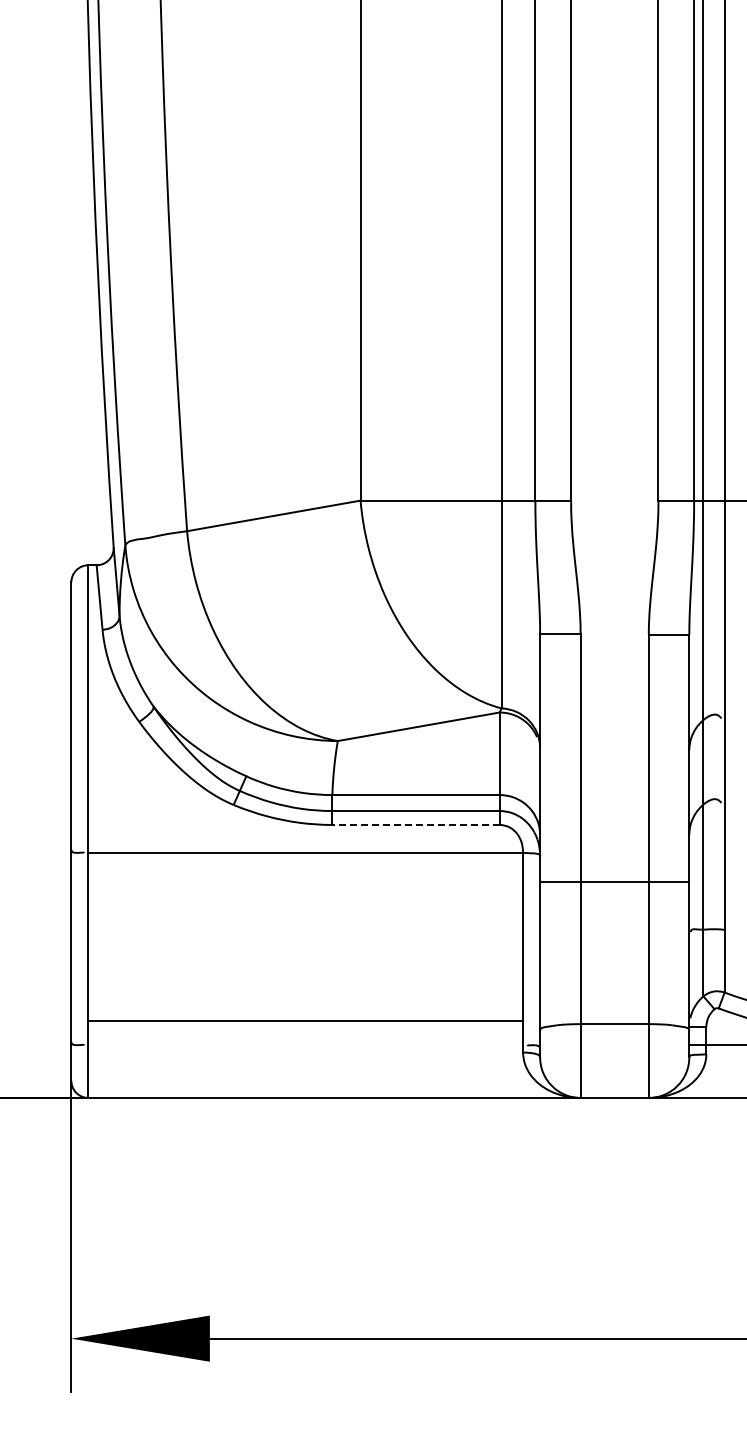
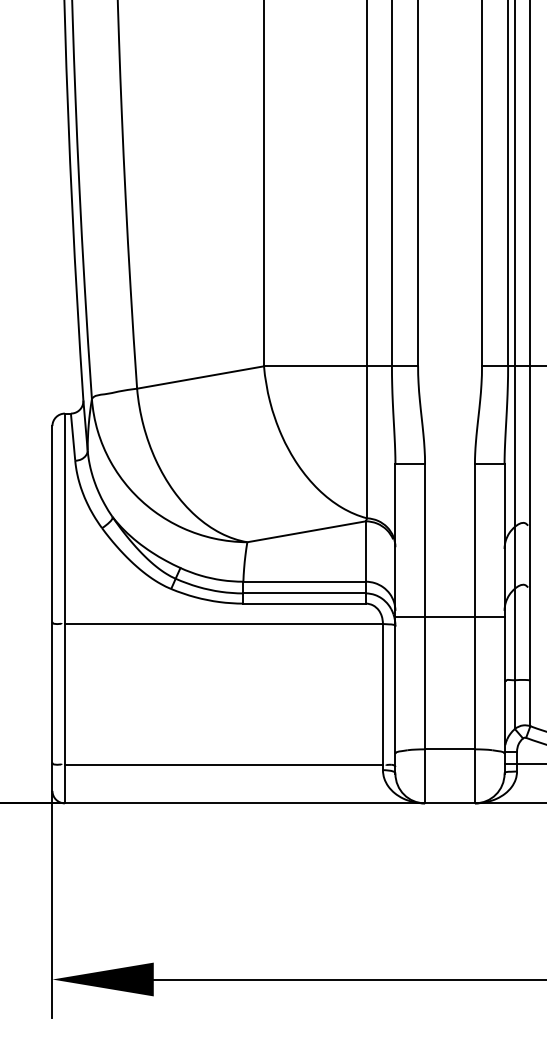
line: (416, 824) -> (304, 603), dashed -> solid
line: (614, 881) -> (449, 616), moved
line: (305, 1021) -> (223, 764), moved

